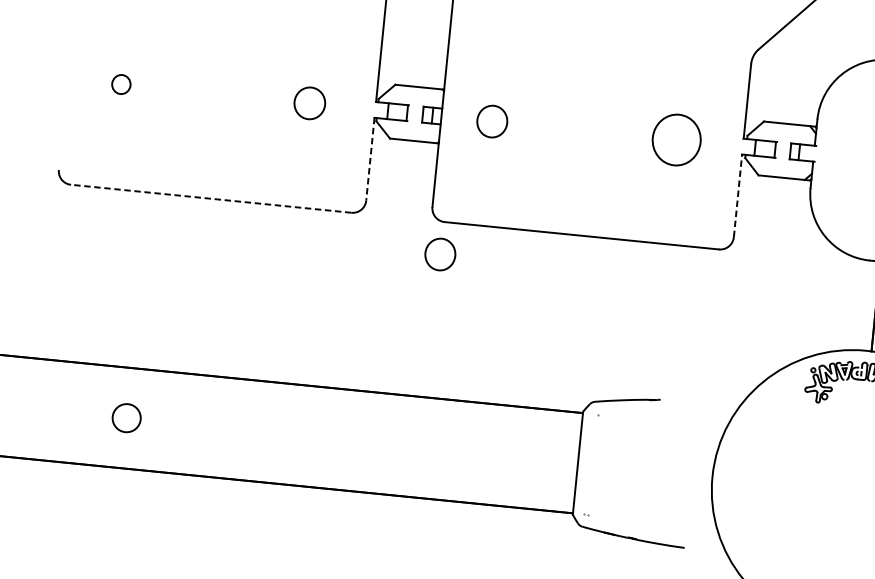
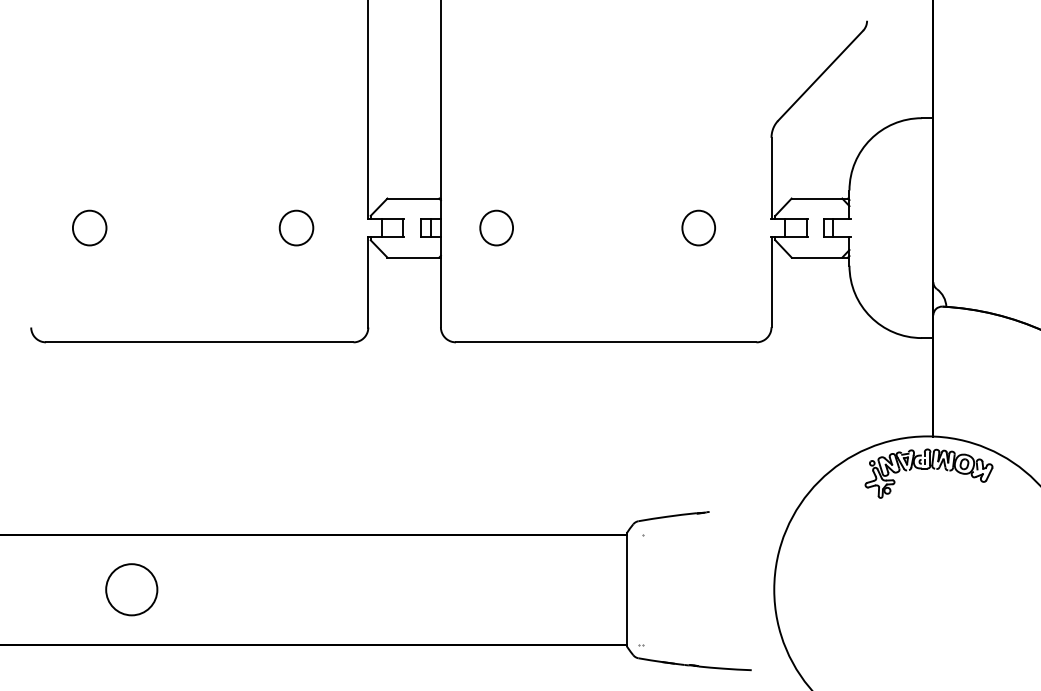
part: (121, 84) -> (89, 227), size x1.67
part: (676, 139) -> (698, 227), size x0.62
line: (370, 159) -> (368, 282), dashed -> solid
line: (738, 195) -> (771, 281), dashed -> solid
line: (210, 198) -> (199, 342), dashed -> solid
part: (440, 254) -> (454, 377), removed
circle: (126, 417) -> (131, 589), size x1.67

